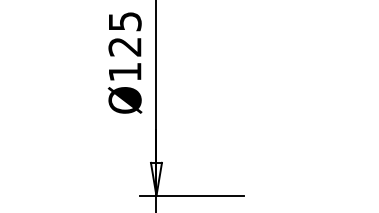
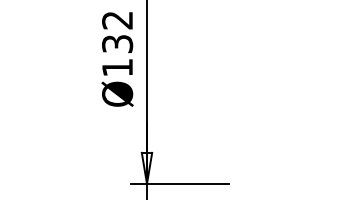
text: (125, 34) -> (117, 32), Ø125 -> Ø132

